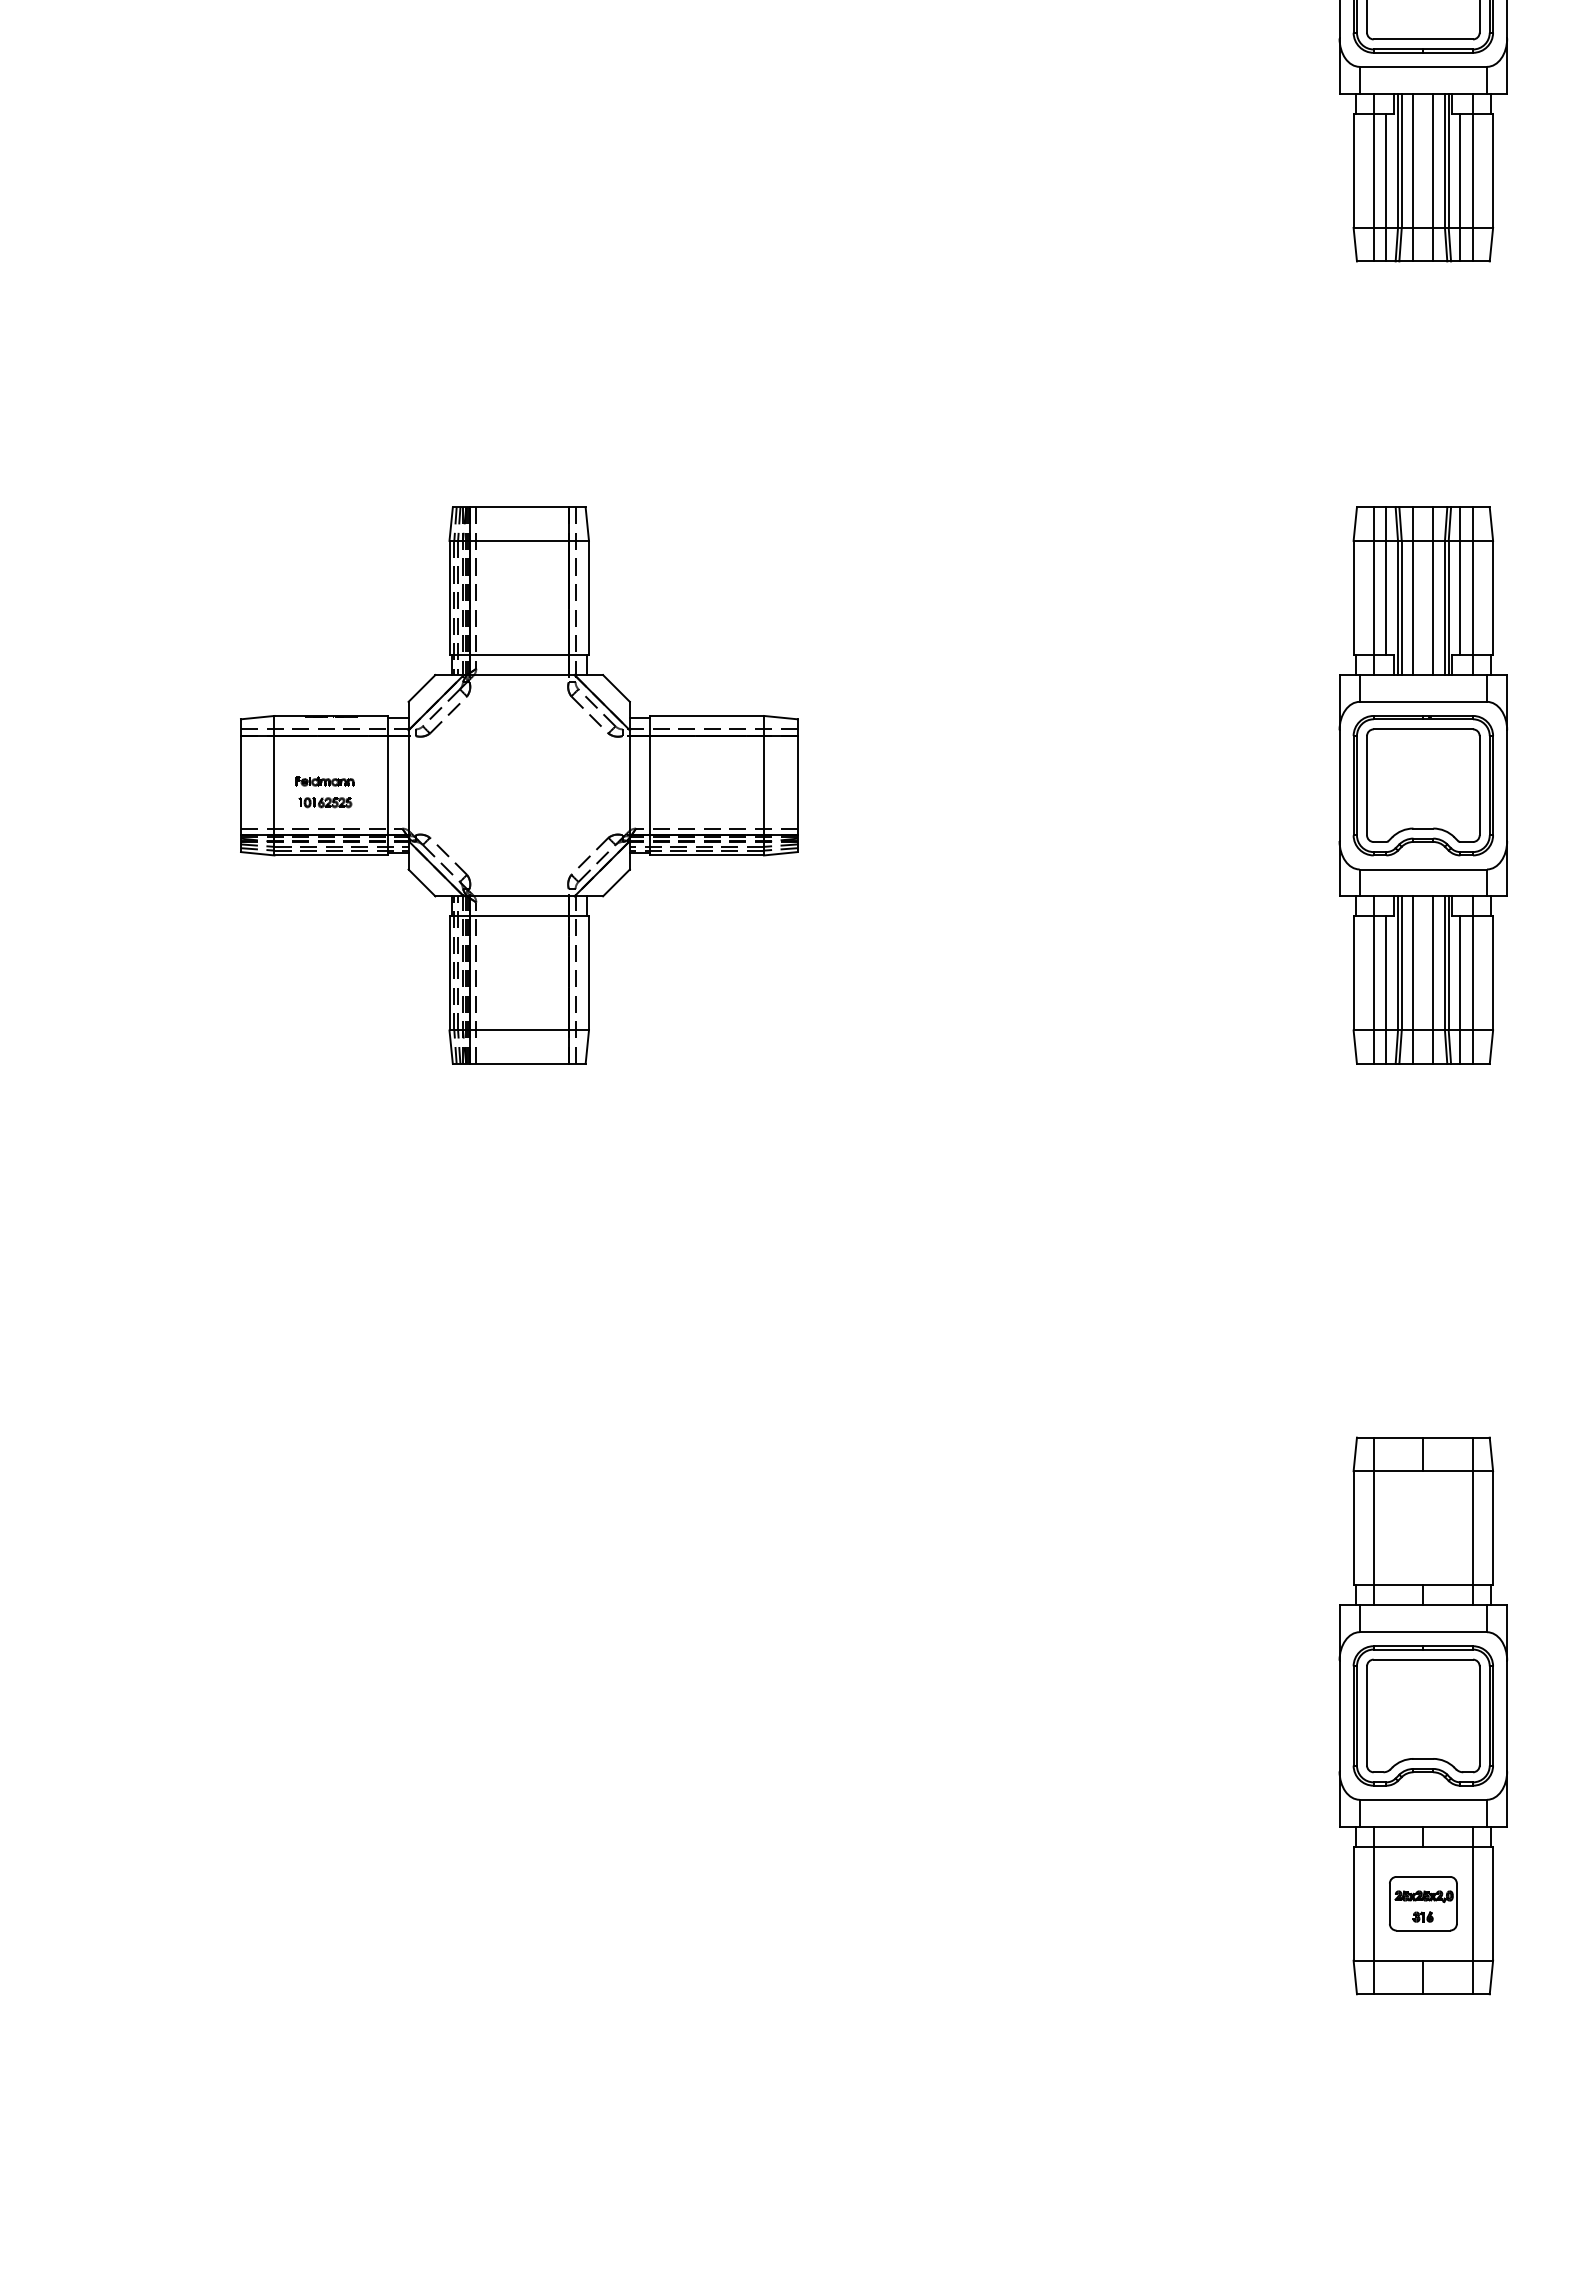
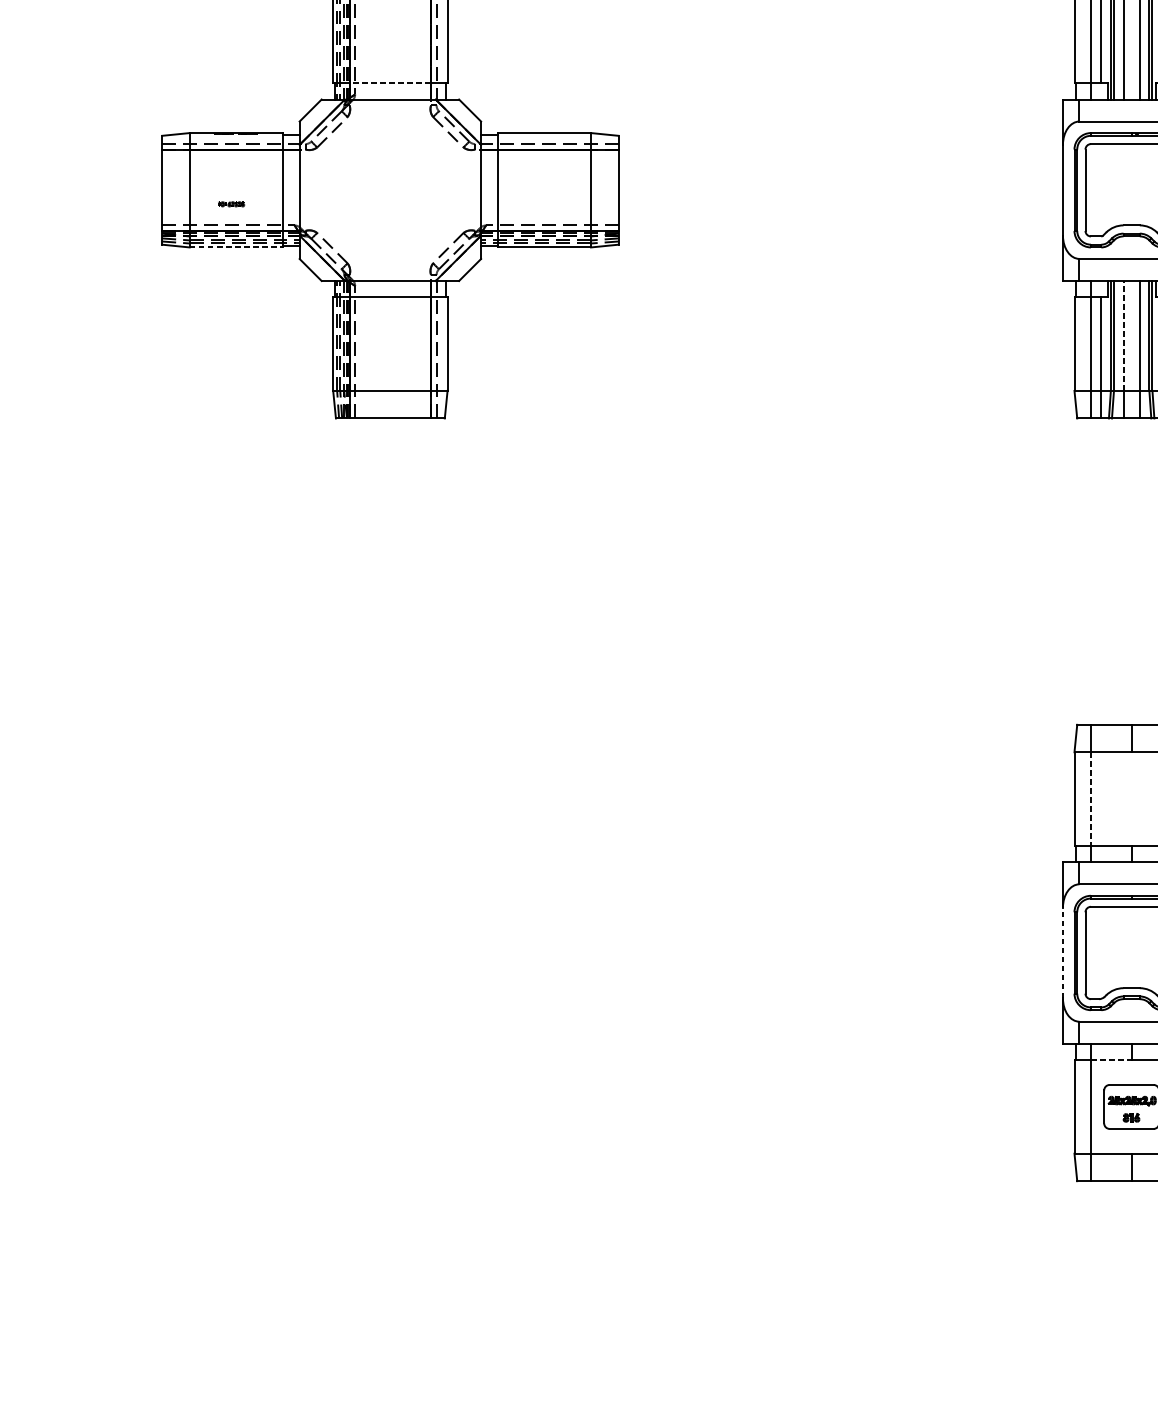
line: (519, 654) -> (390, 82), solid -> dashed
part: (324, 781) -> (230, 186), removed
part: (325, 802) -> (231, 204), size x0.6
line: (331, 855) -> (236, 247), solid -> dashed
line: (1413, 962) -> (1123, 335), solid -> dashed
line: (1373, 1528) -> (1090, 799), solid -> dashed
line: (1339, 1715) -> (1062, 952), solid -> dashed
line: (1398, 1846) -> (1111, 1060), solid -> dashed

